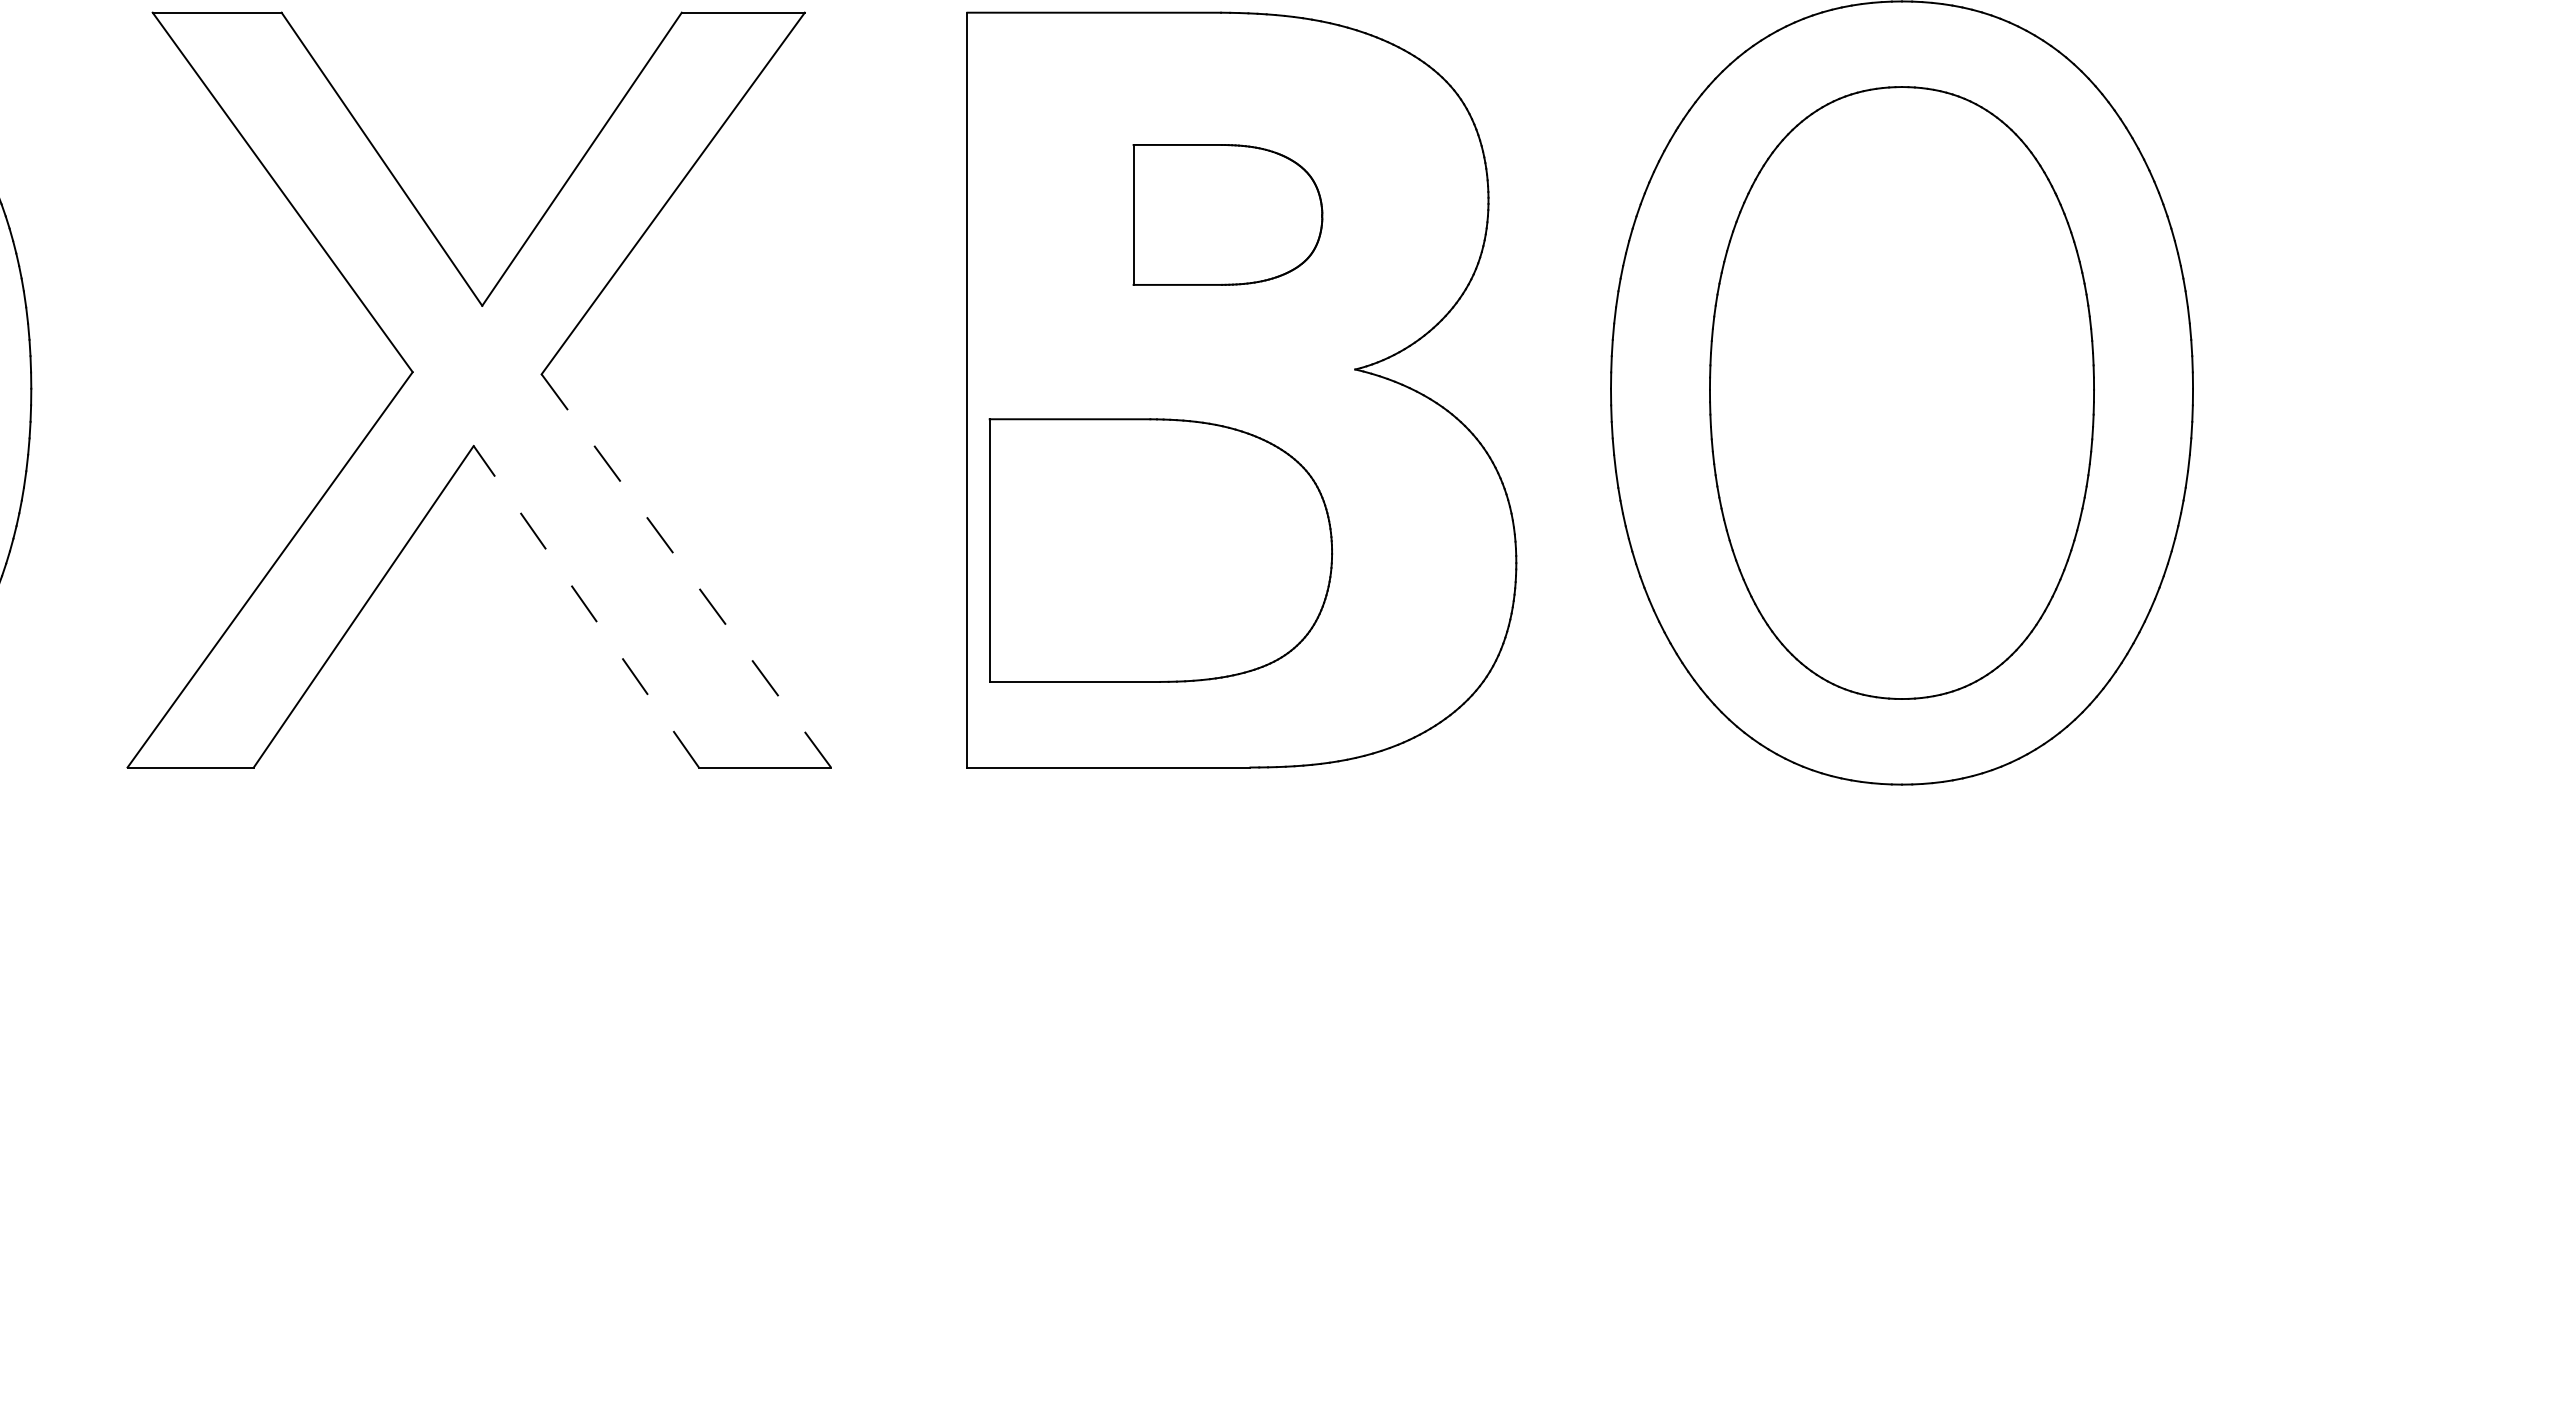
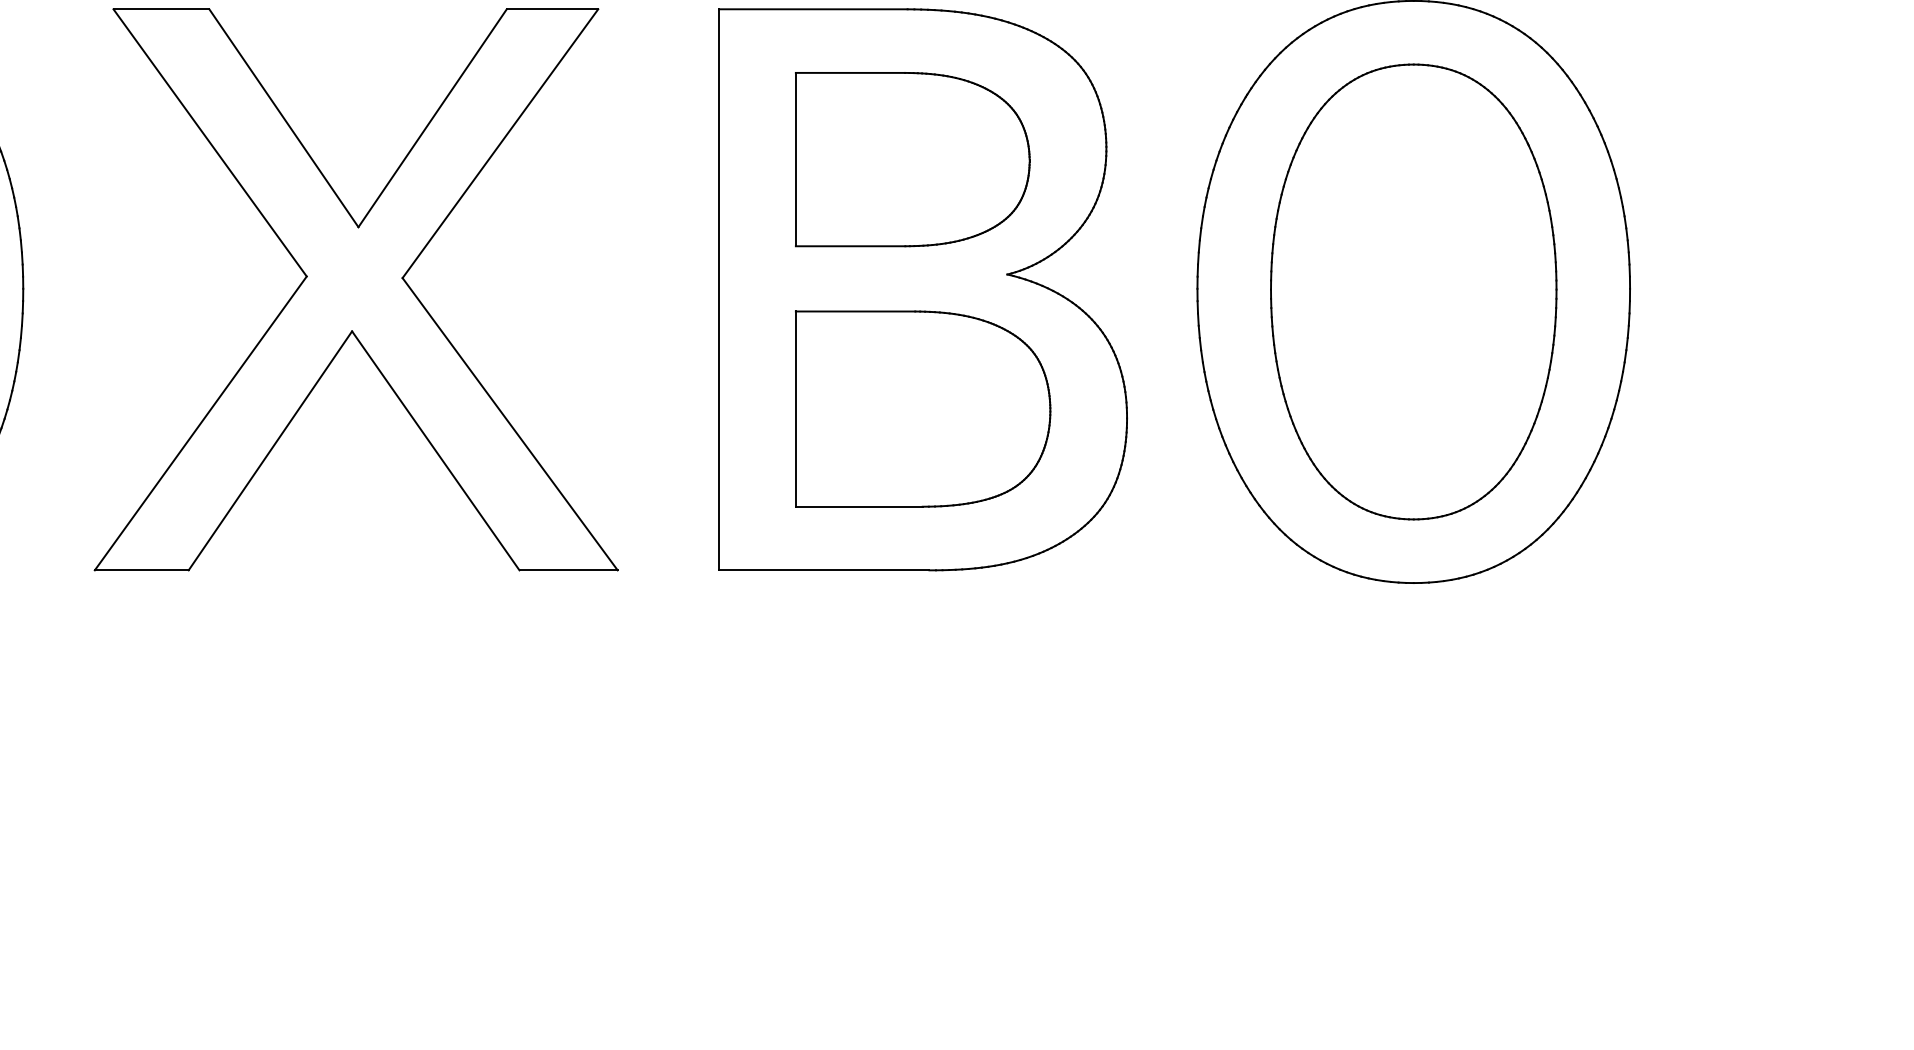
part: (1227, 214) -> (912, 159), size x1.67
part: (1160, 550) -> (922, 409), moved
line: (686, 571) -> (510, 424), dashed -> solid
line: (586, 606) -> (435, 450), dashed -> solid

